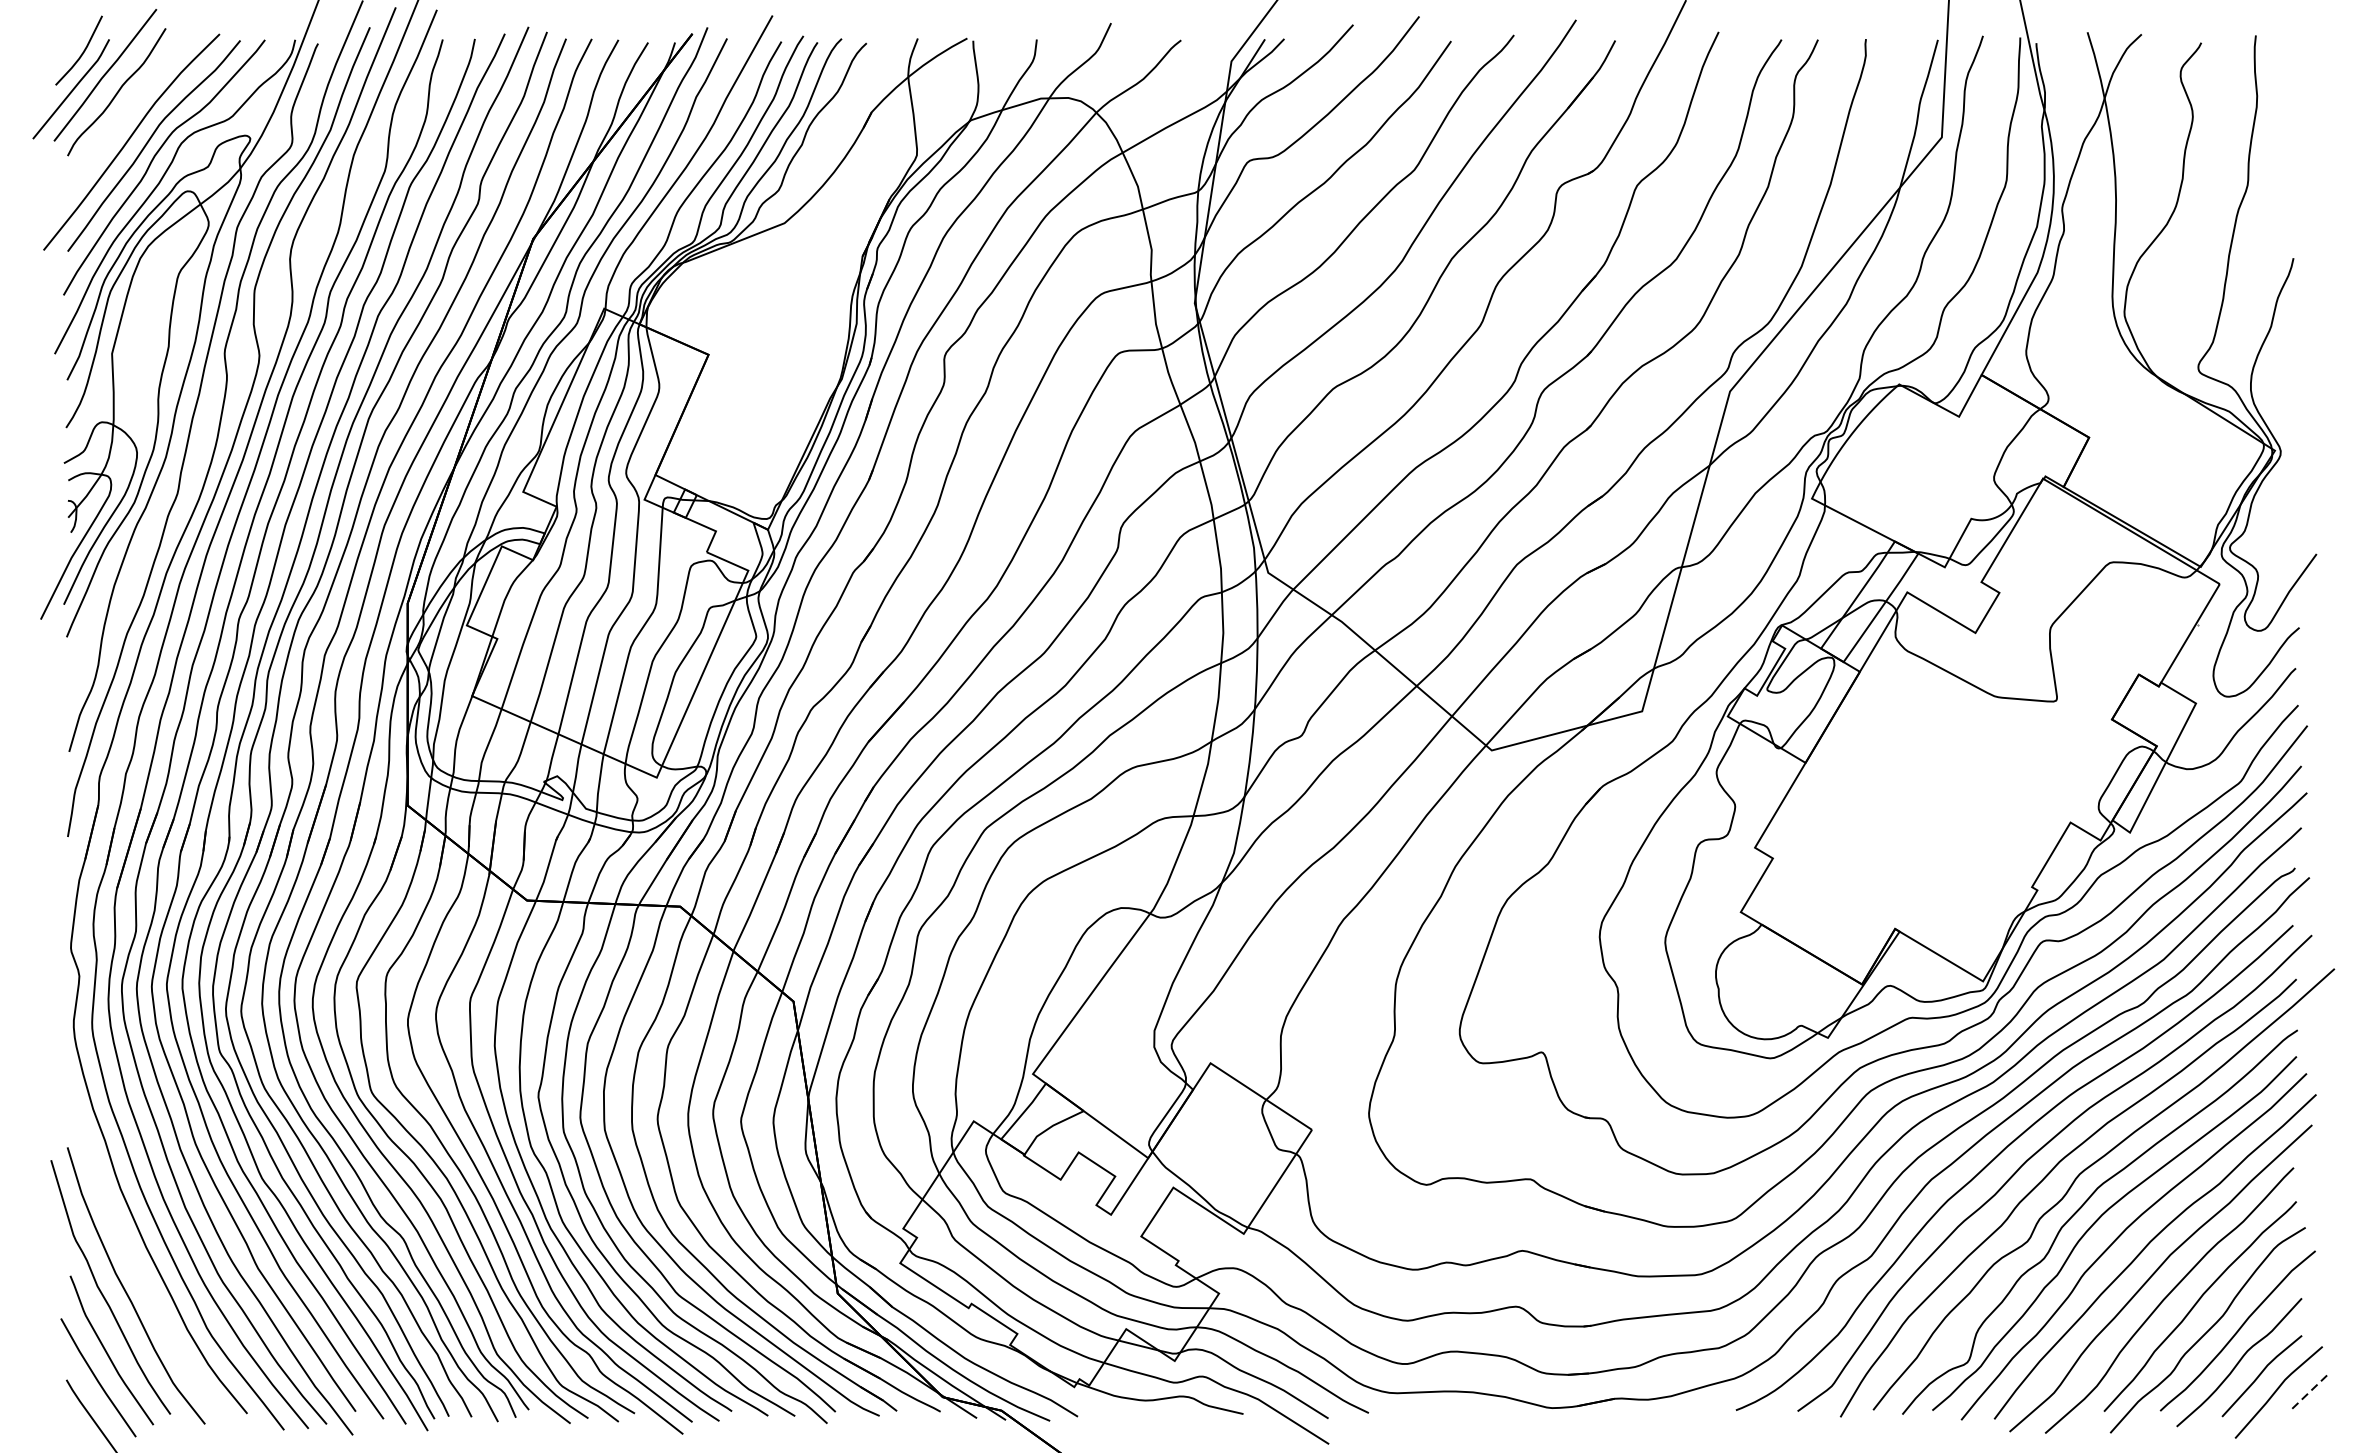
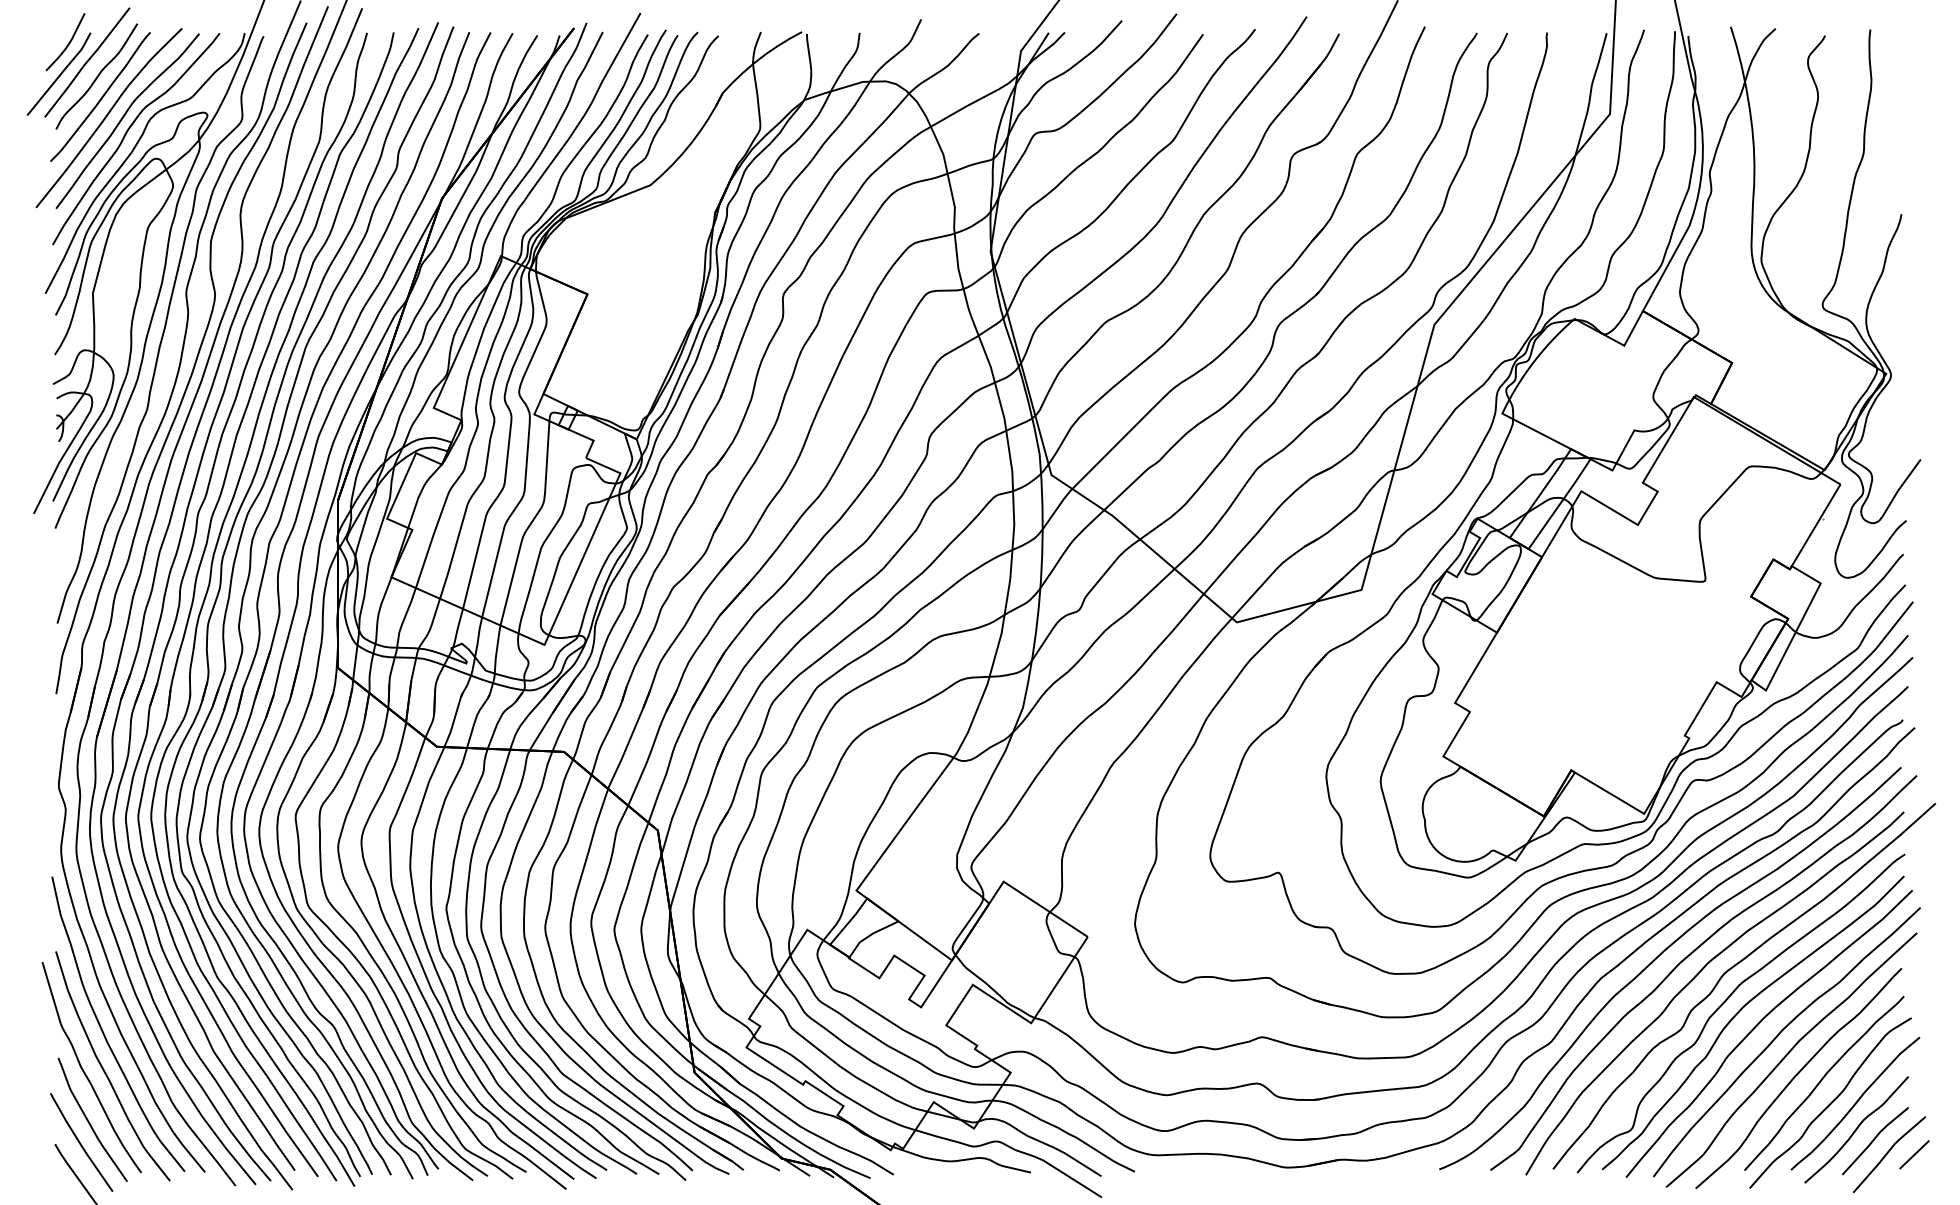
curve: (122, 116) -> (101, 96), added
curve: (124, 1242) -> (103, 1030), added
line: (2309, 1392) -> (1914, 1154), dashed -> solid

